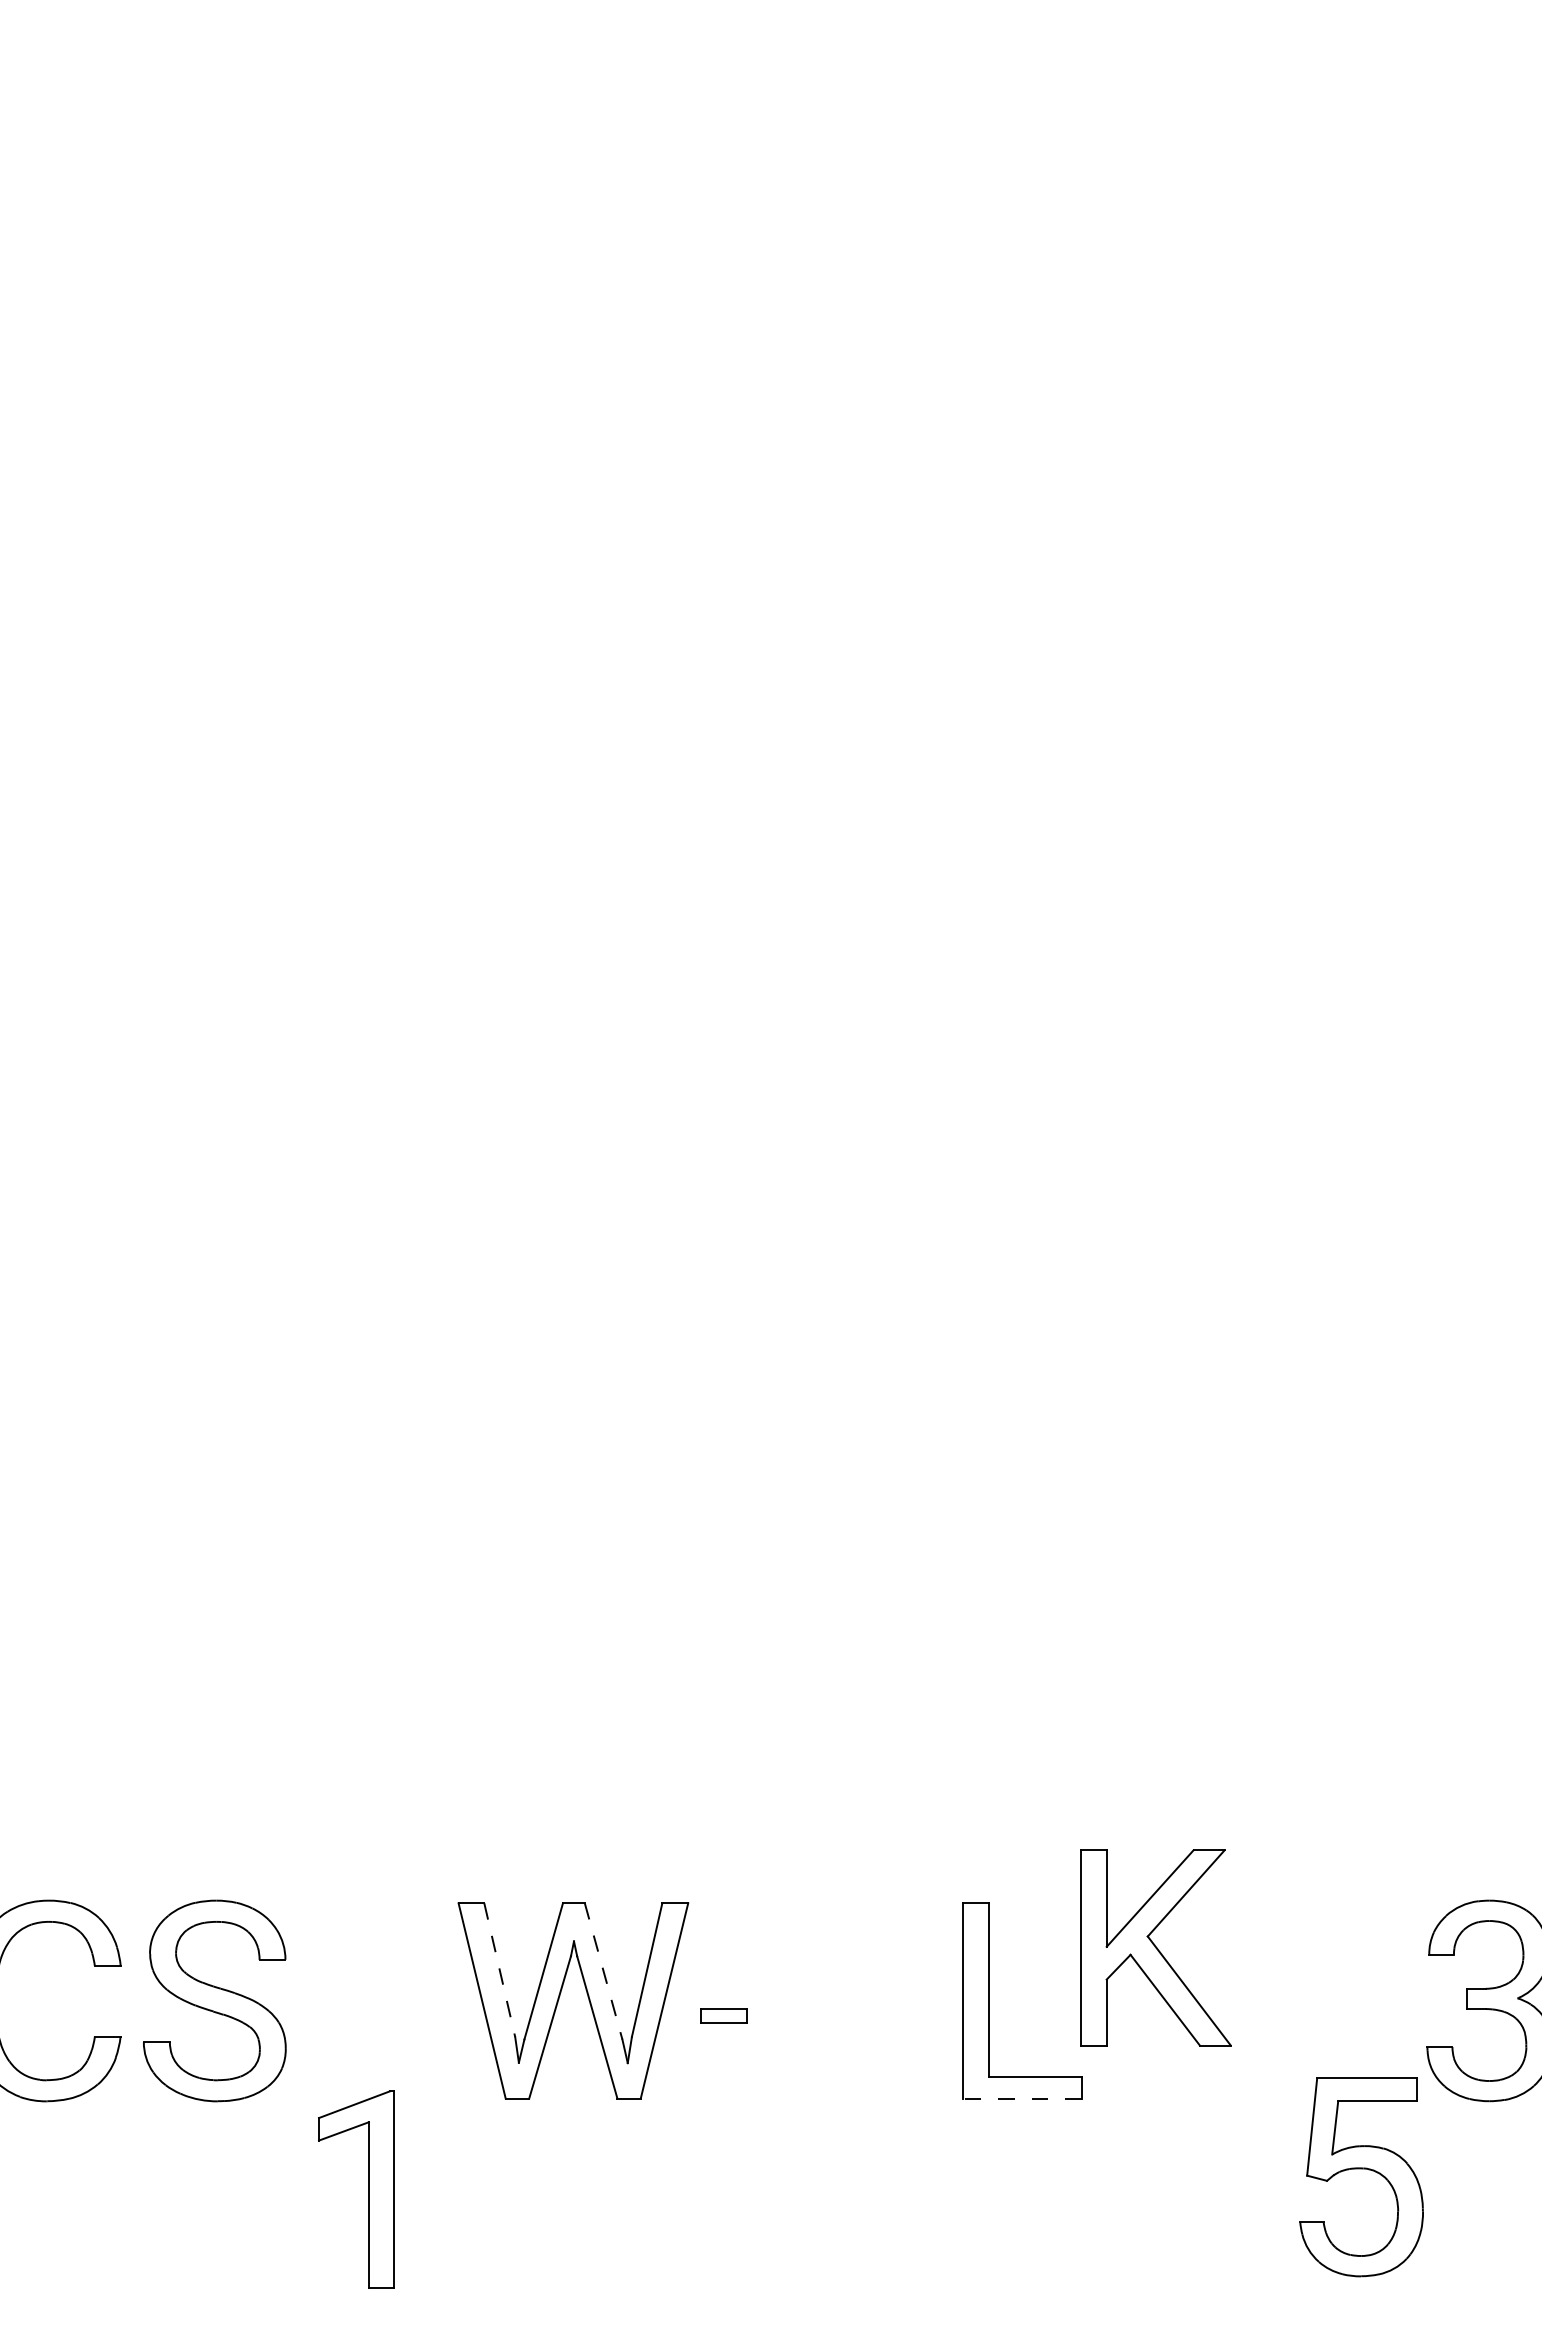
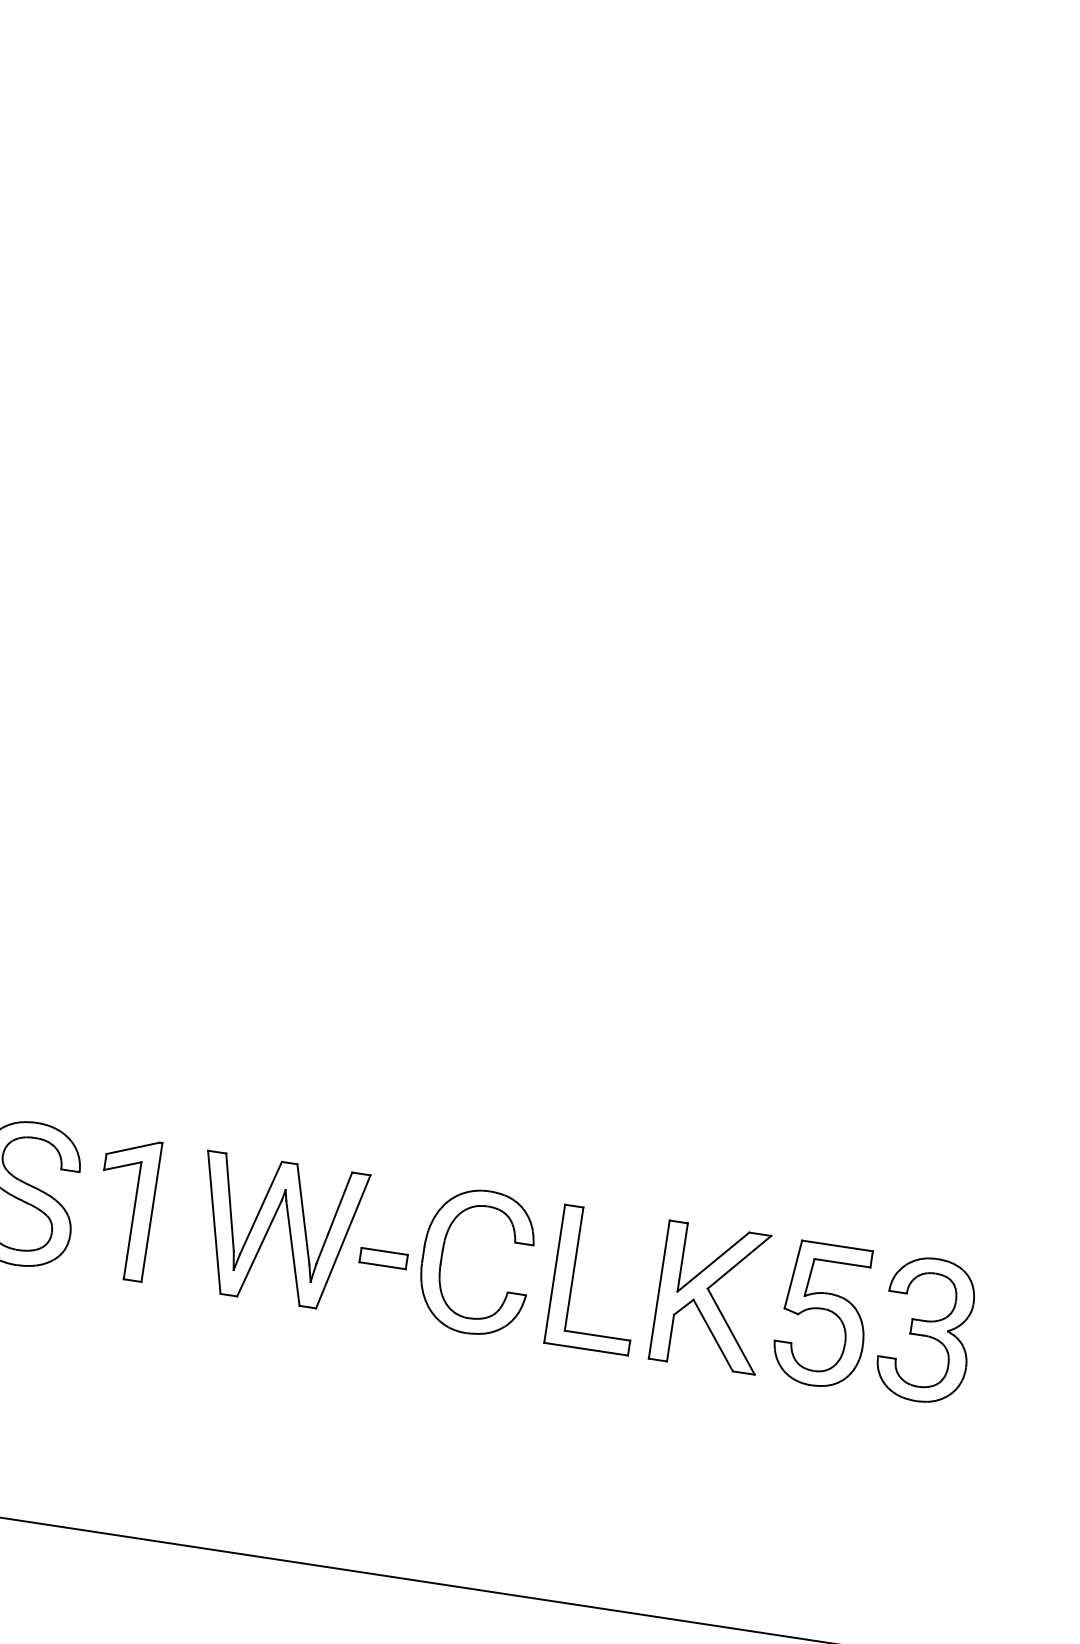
part: (1155, 1947) -> (712, 1297), moved
line: (499, 1970) -> (229, 1202), dashed -> solid
line: (603, 1971) -> (303, 1214), dashed -> solid
part: (804, 2000) -> (442, 1256), added
part: (723, 2015) -> (383, 1258), size x1.43
line: (1021, 2098) -> (585, 1349), dashed -> solid
part: (1361, 2169) -> (823, 1309), moved
part: (368, 2189) -> (133, 1209), moved

